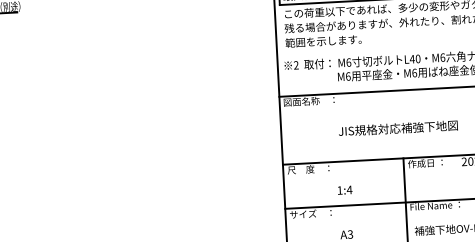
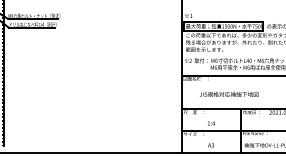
text: (399, 128) -> (229, 94), moved

